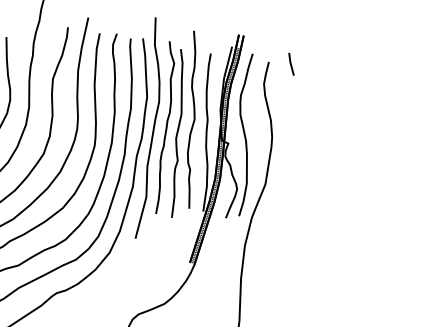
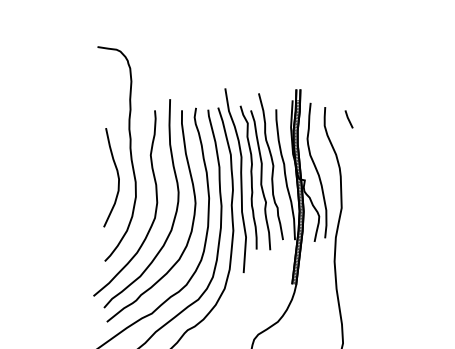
line: (290, 64) -> (348, 119), moved

